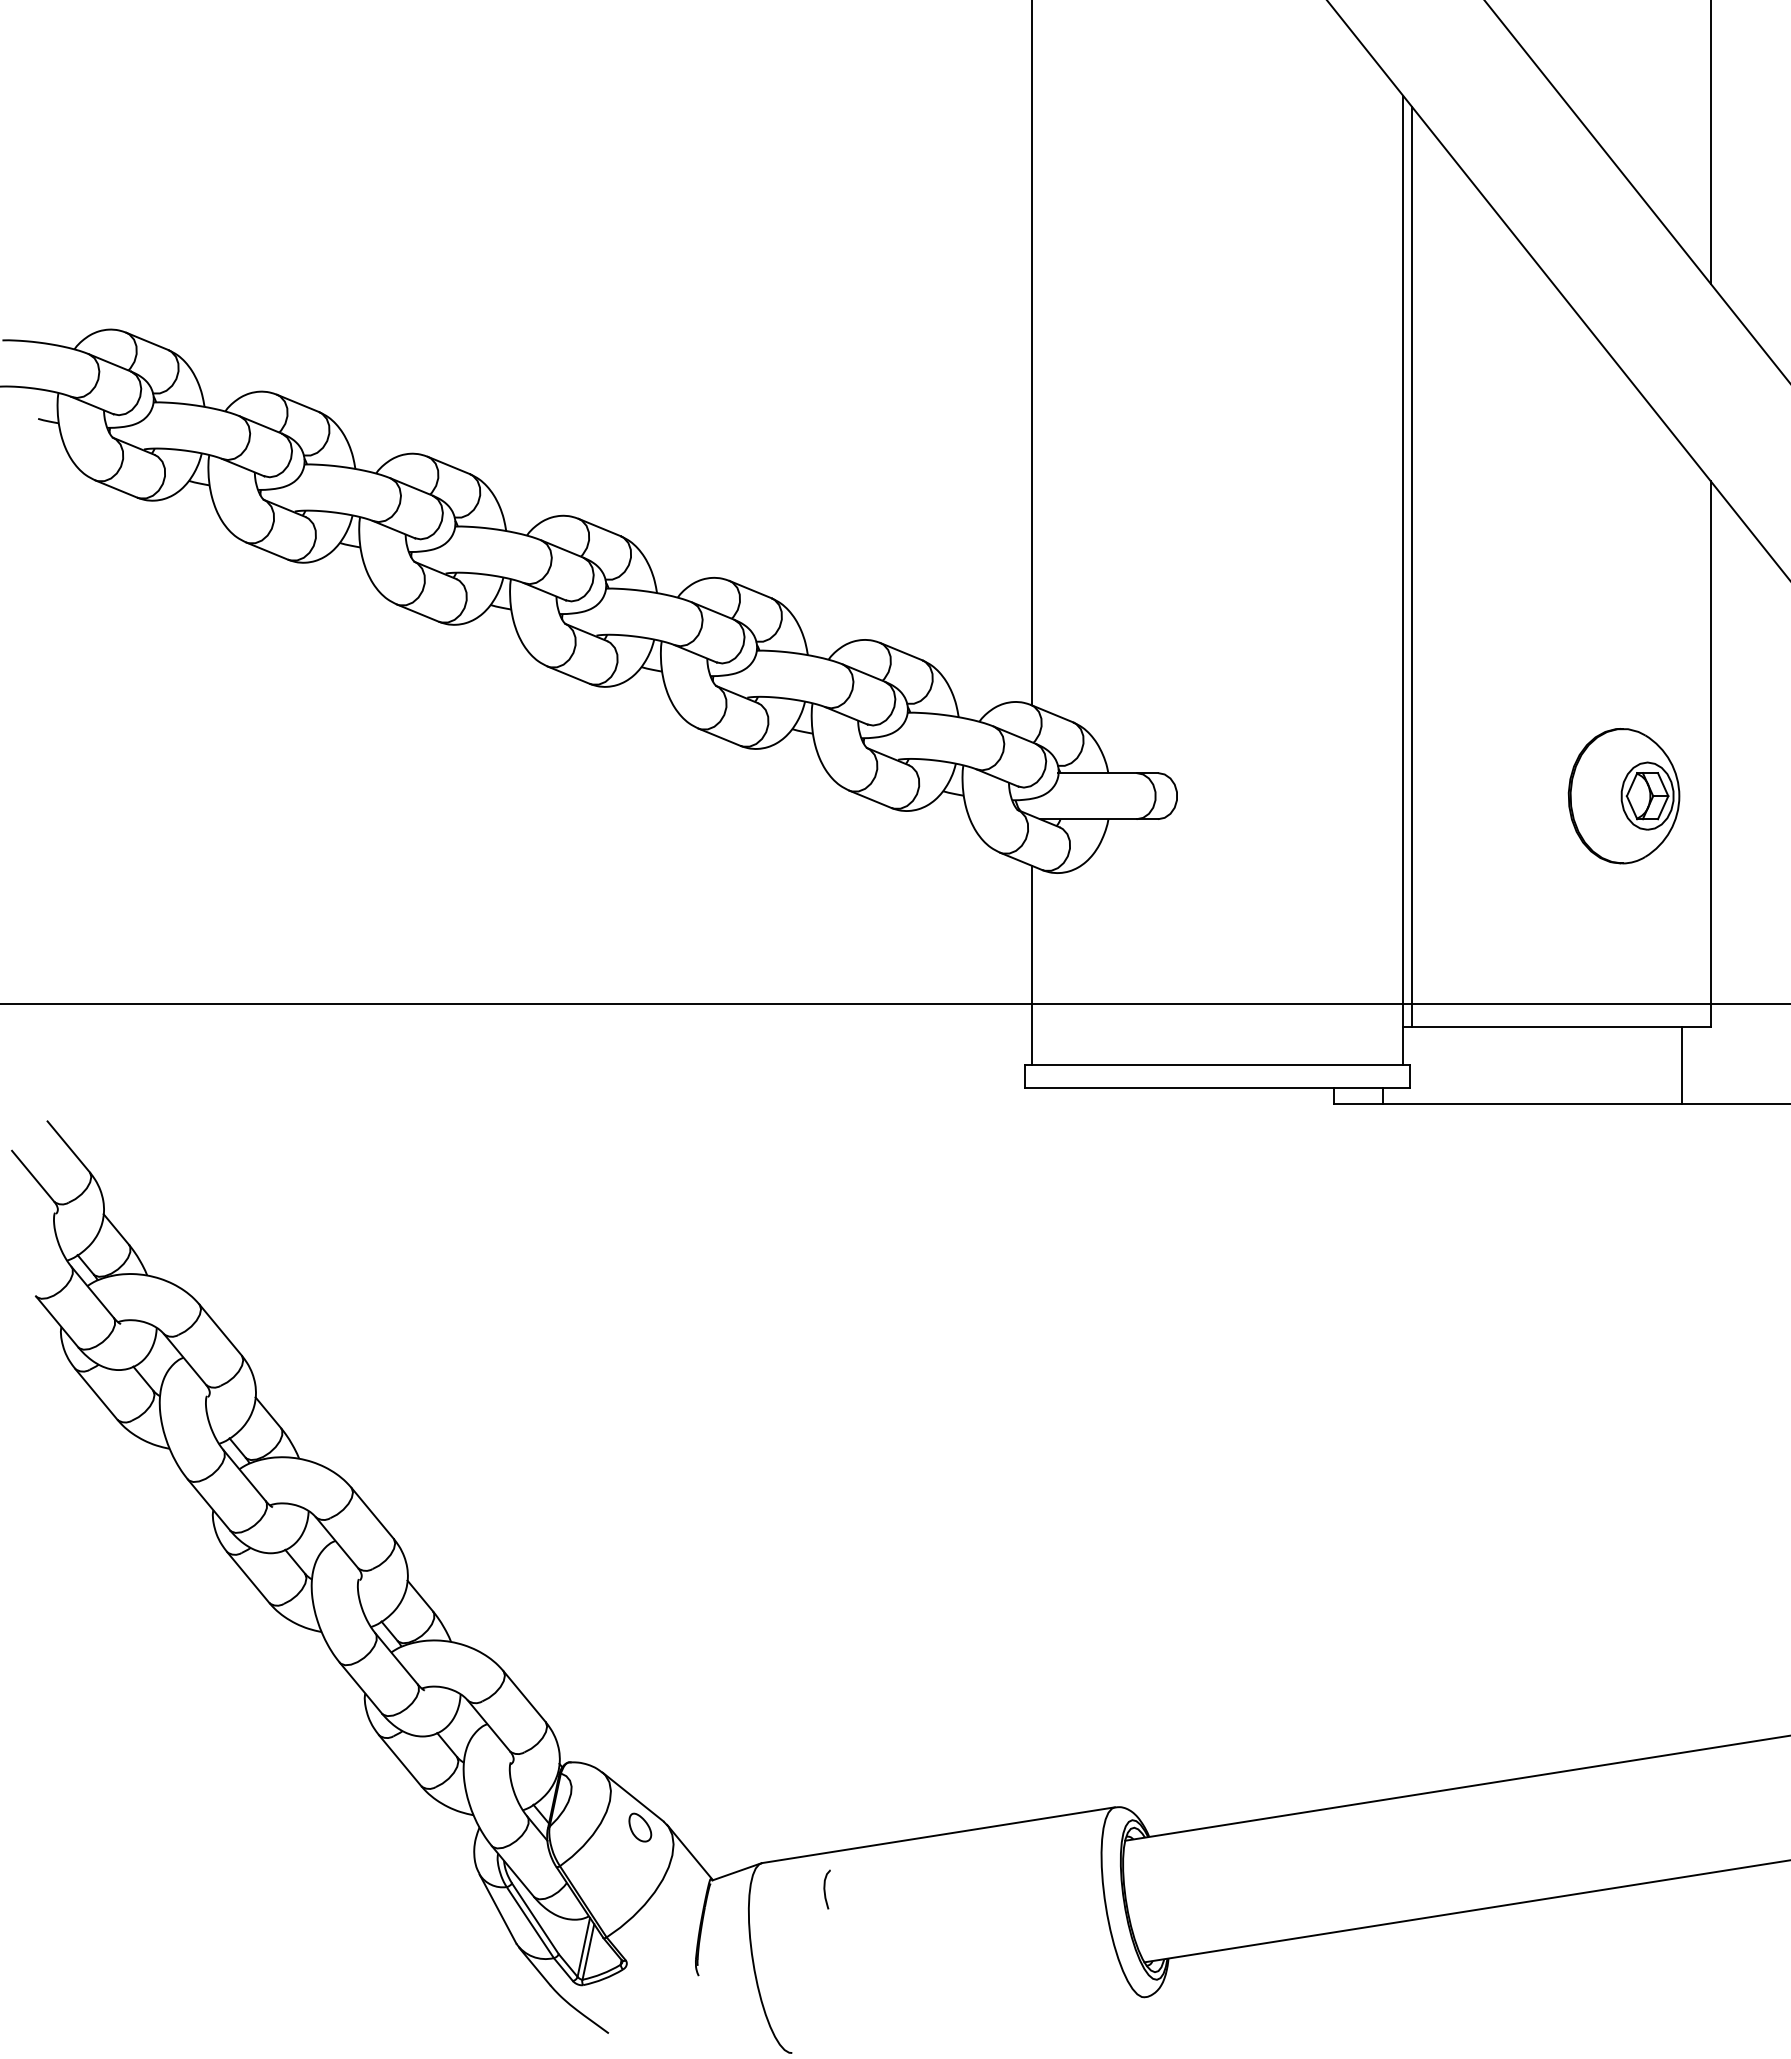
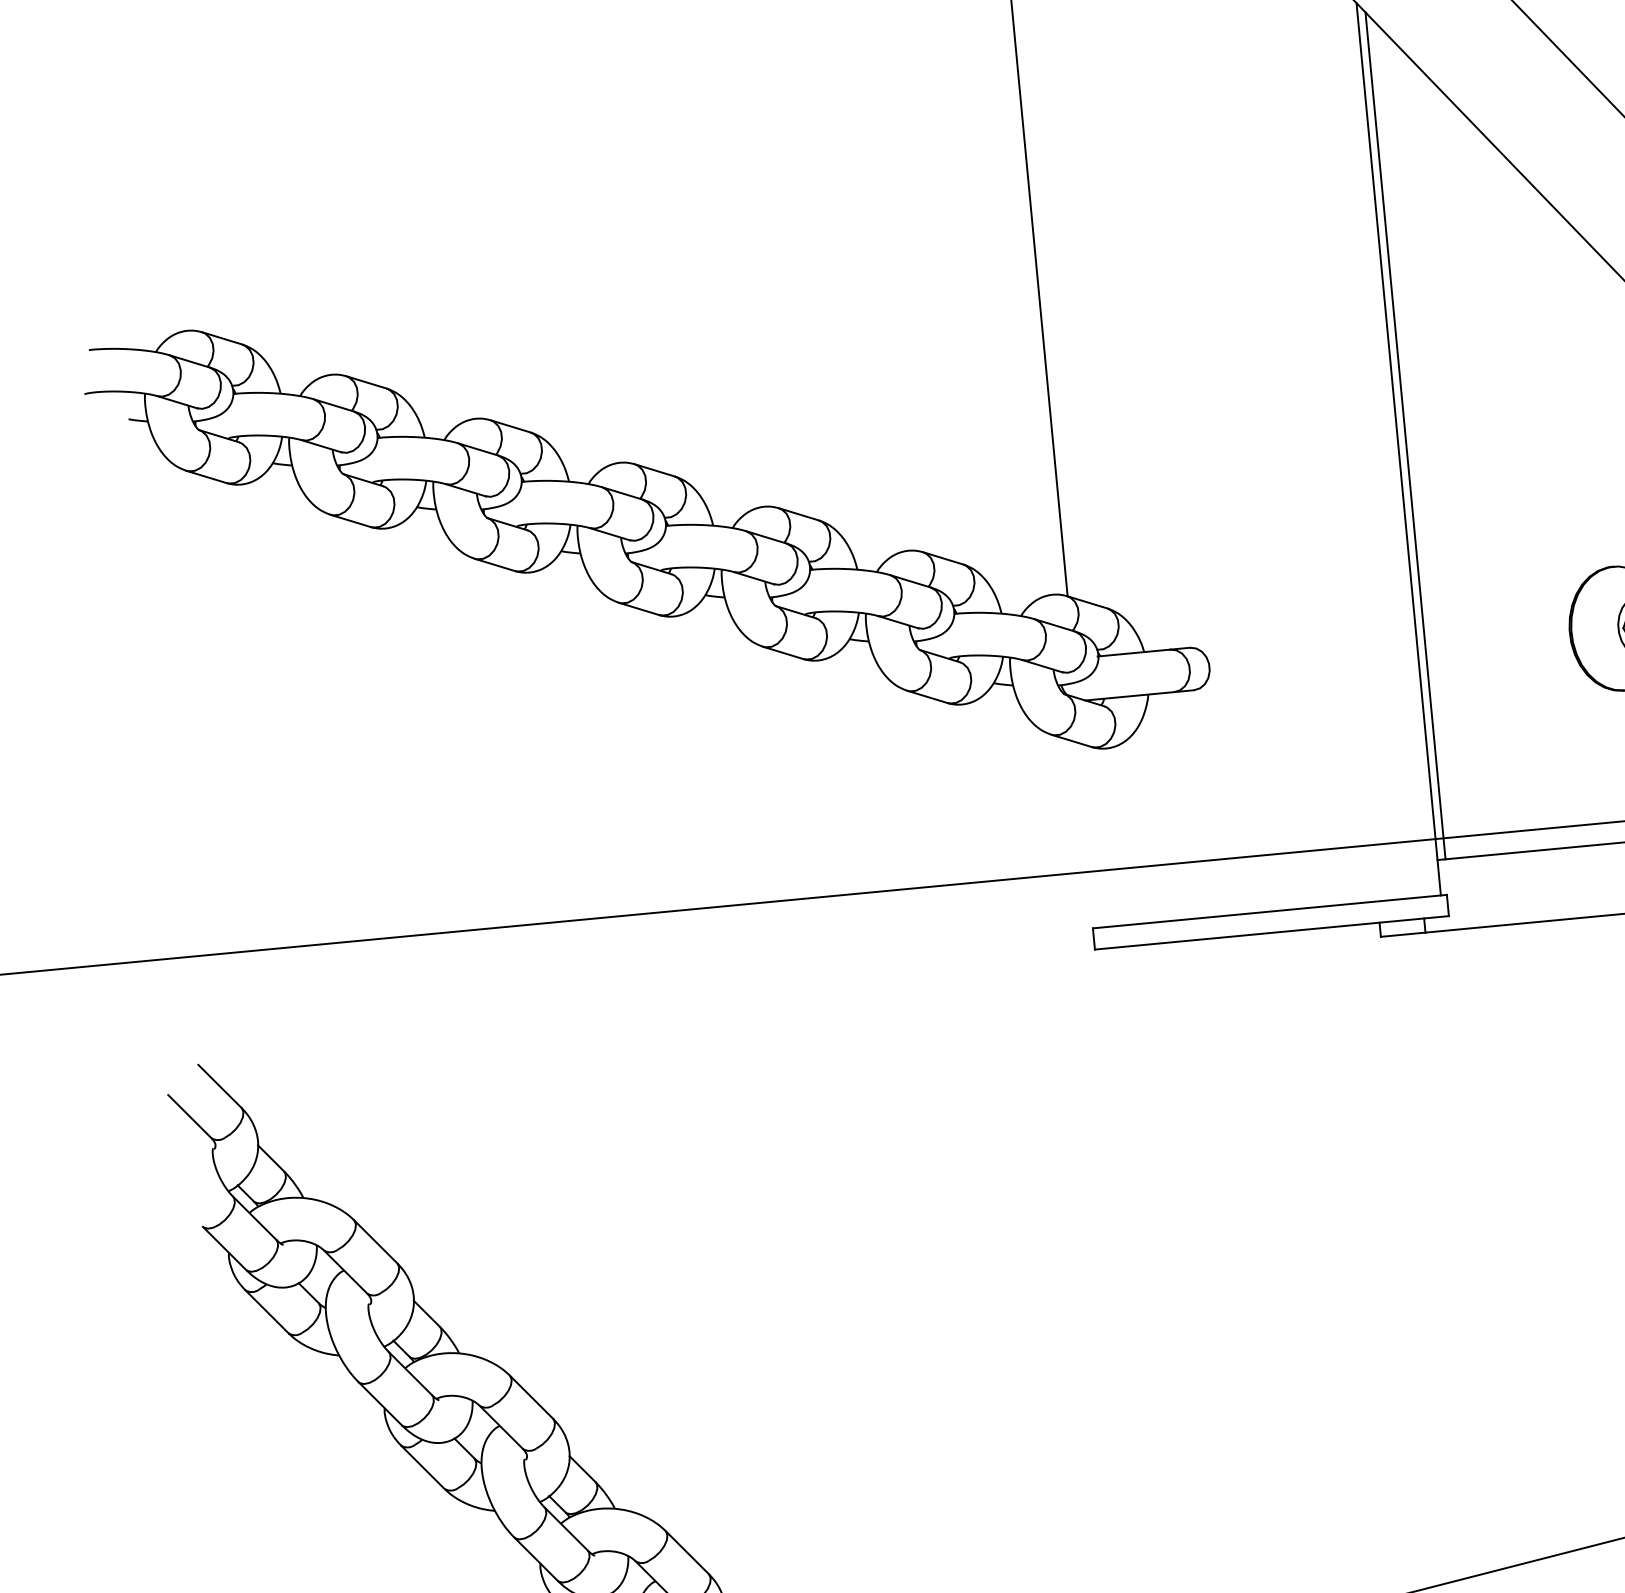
line: (1031, 965) -> (1090, 835), removed

